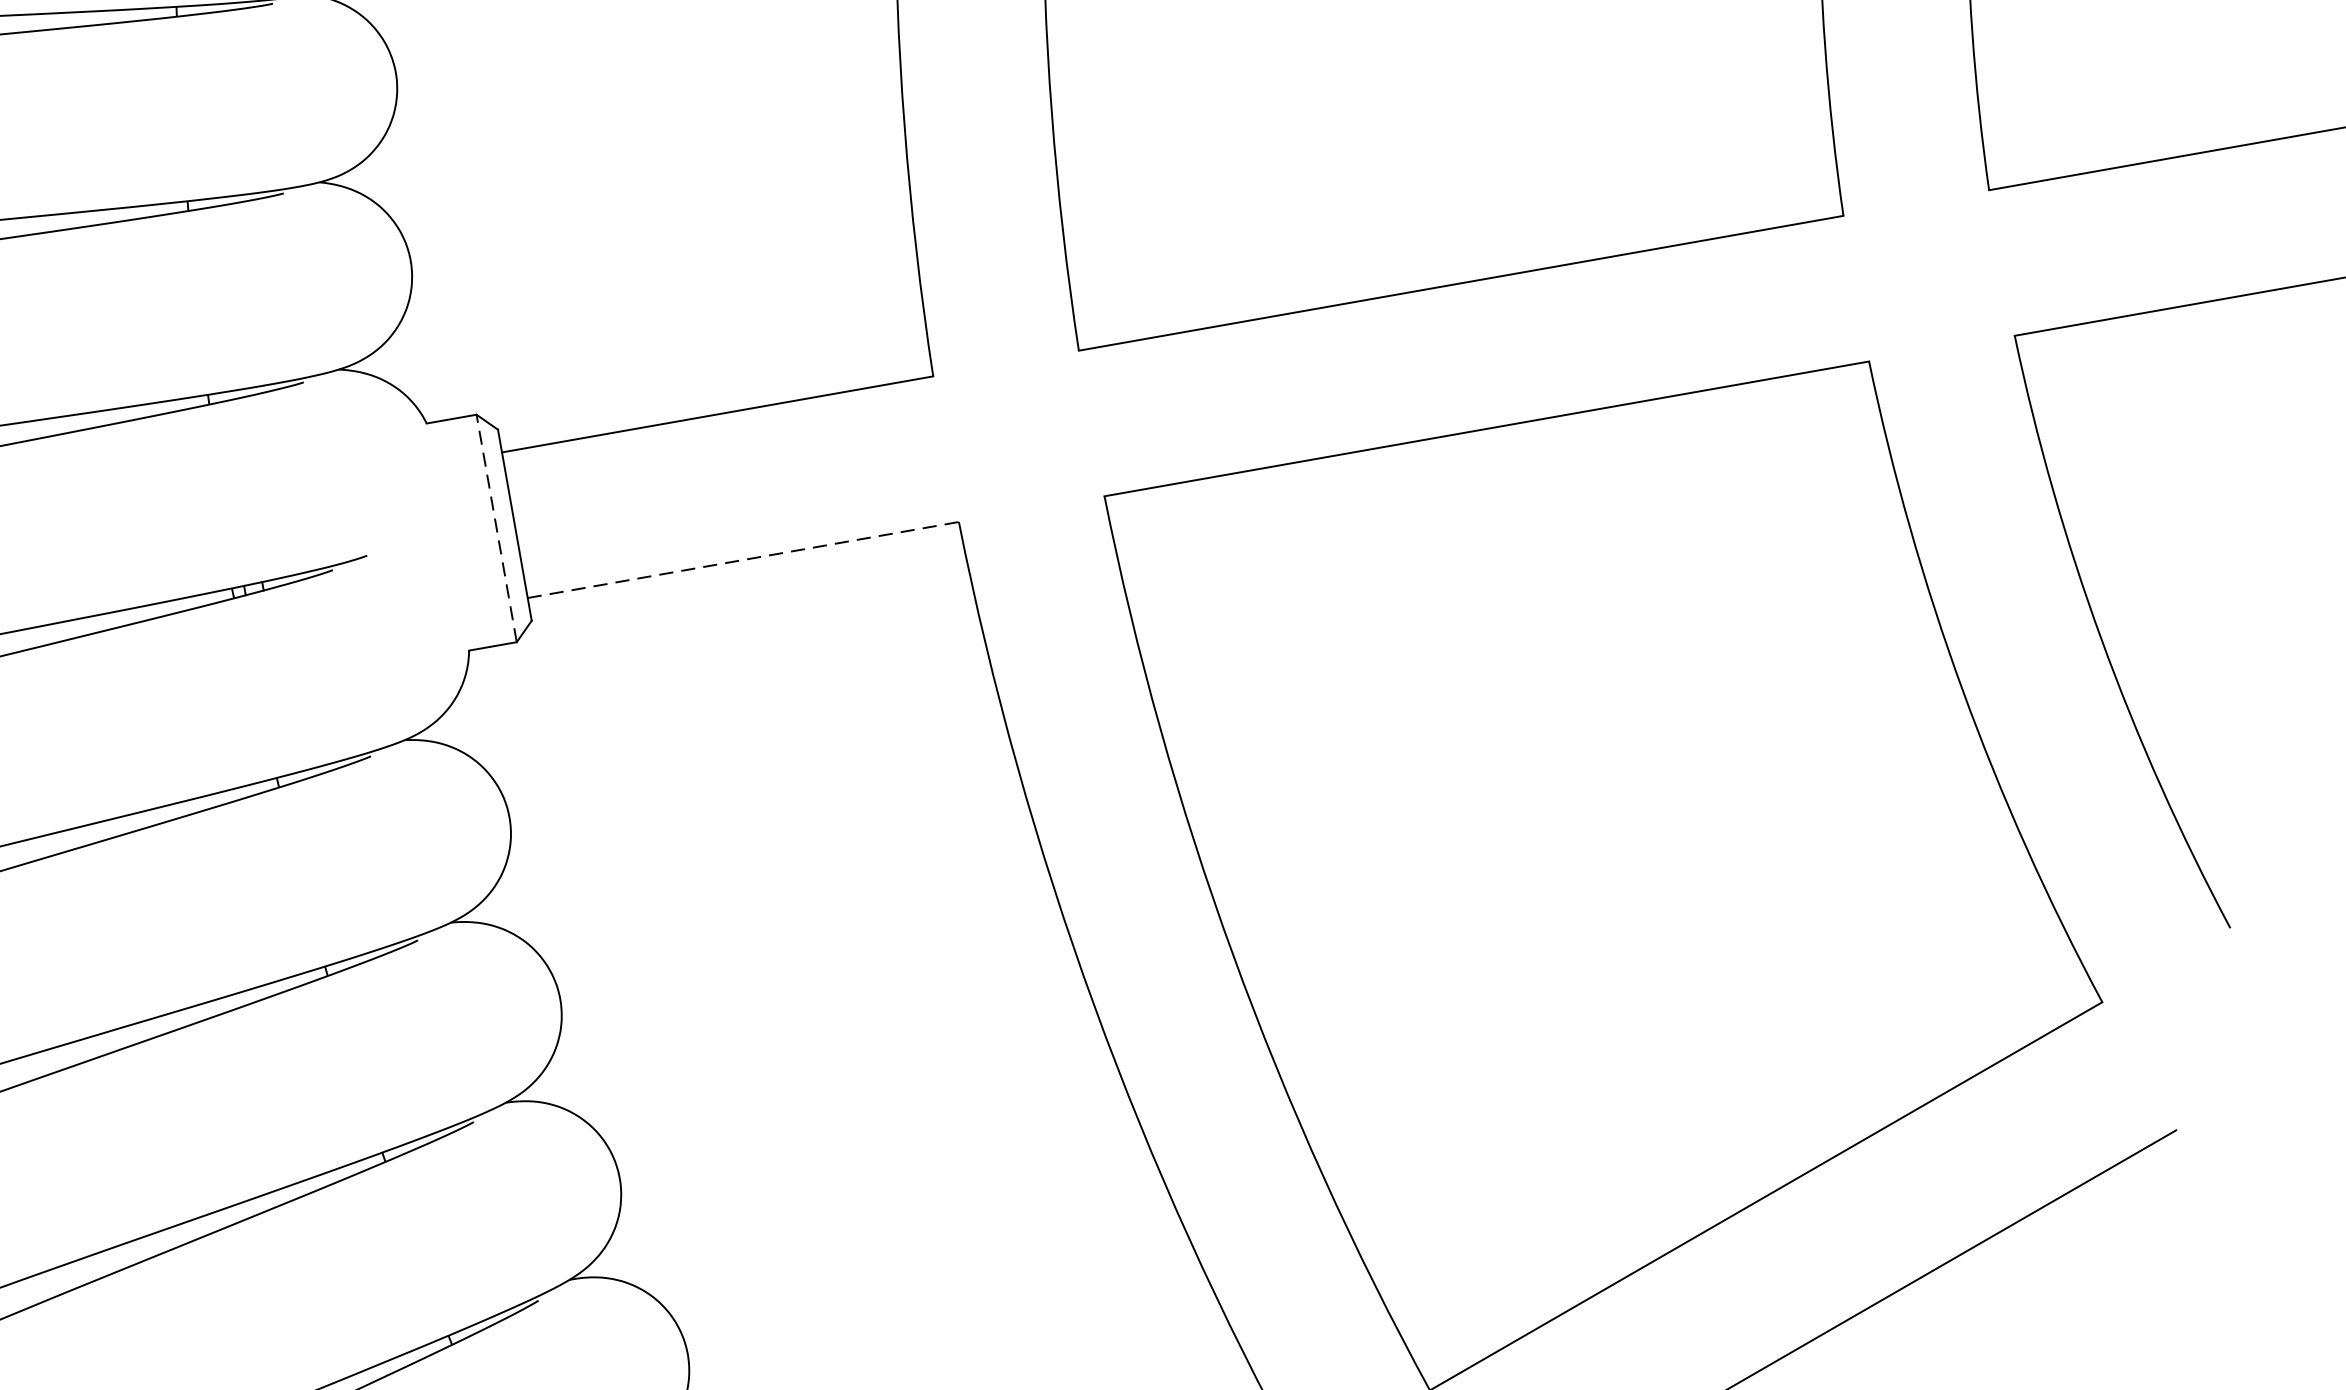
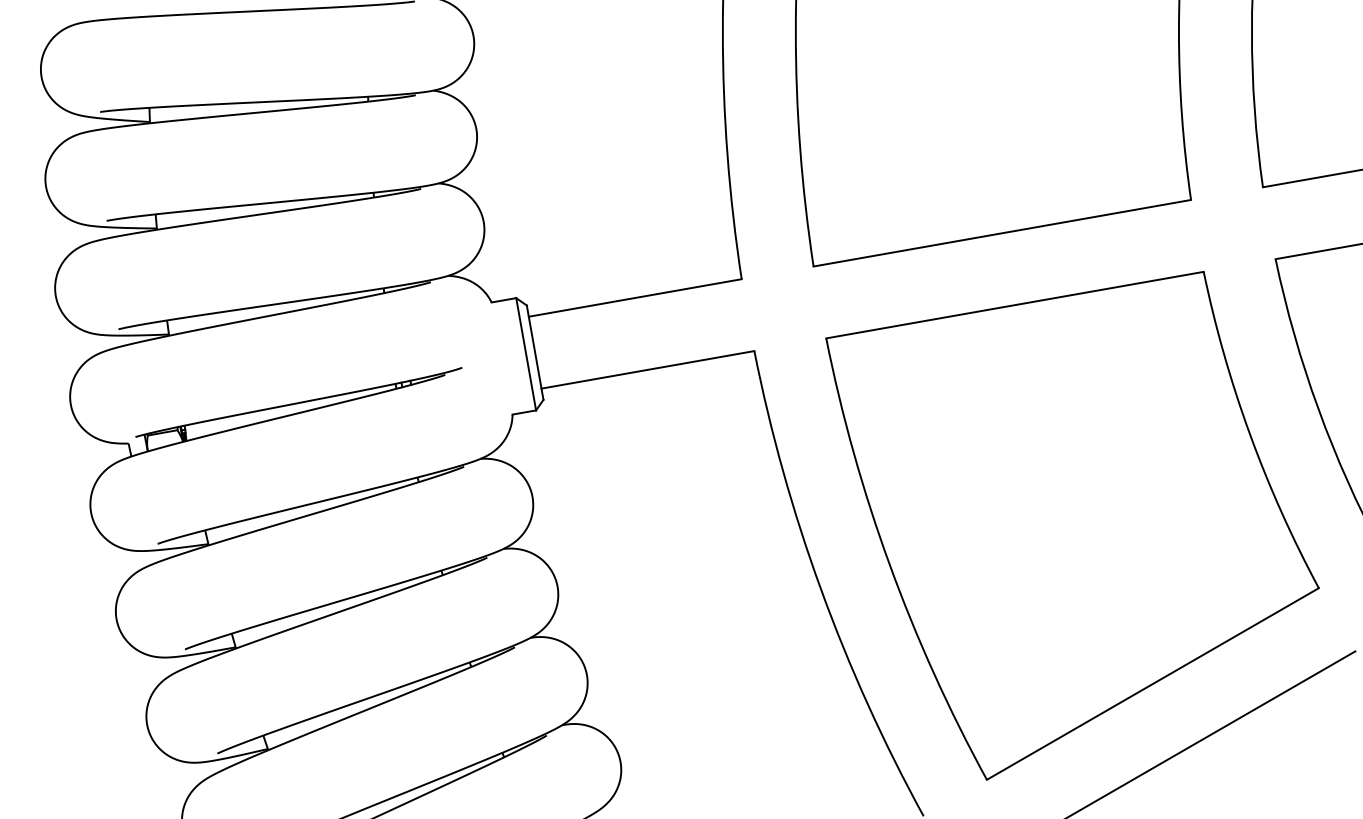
line: (497, 526) -> (526, 353), dashed -> solid
line: (744, 559) -> (648, 369), dashed -> solid

